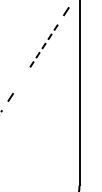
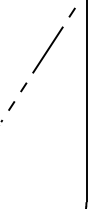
line: (44, 45) -> (48, 49), dashed -> solid
line: (21, 79) -> (23, 86), added

